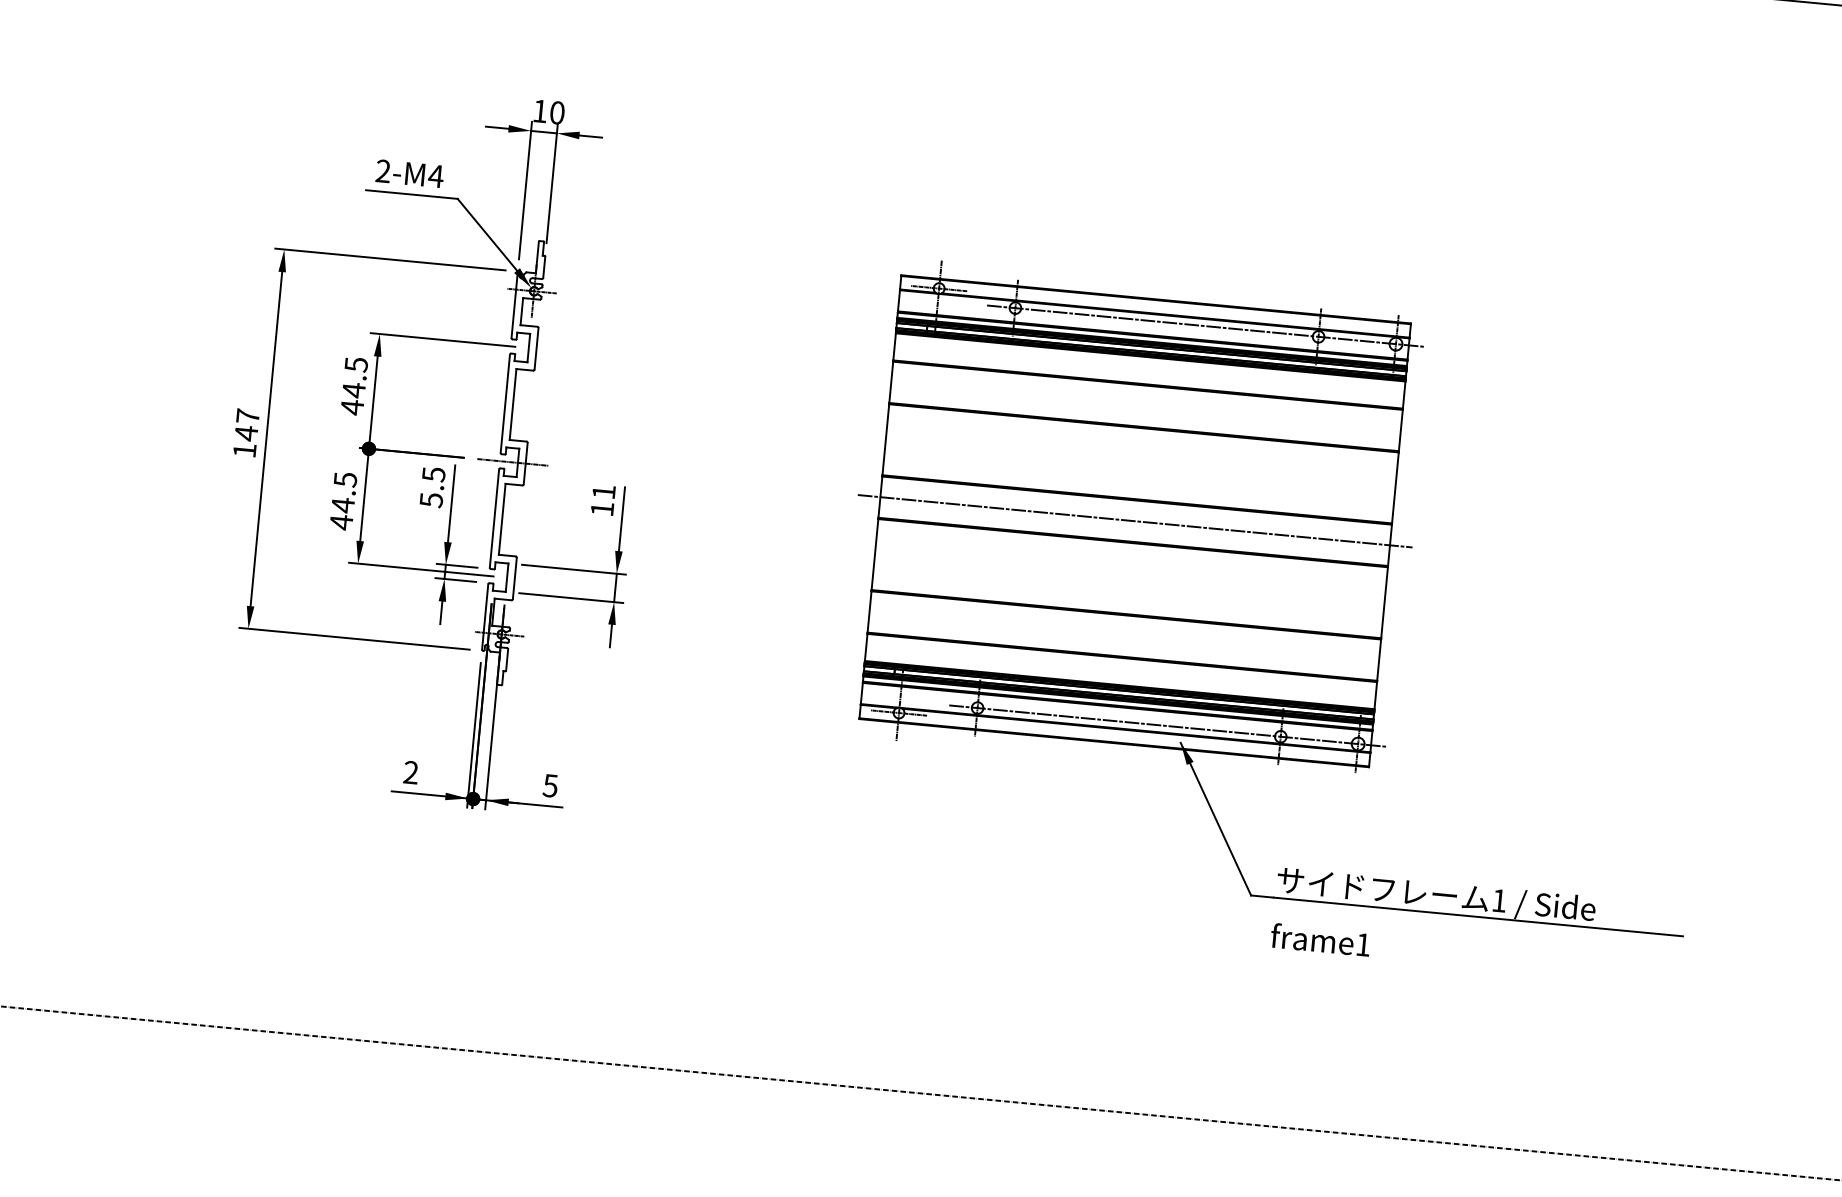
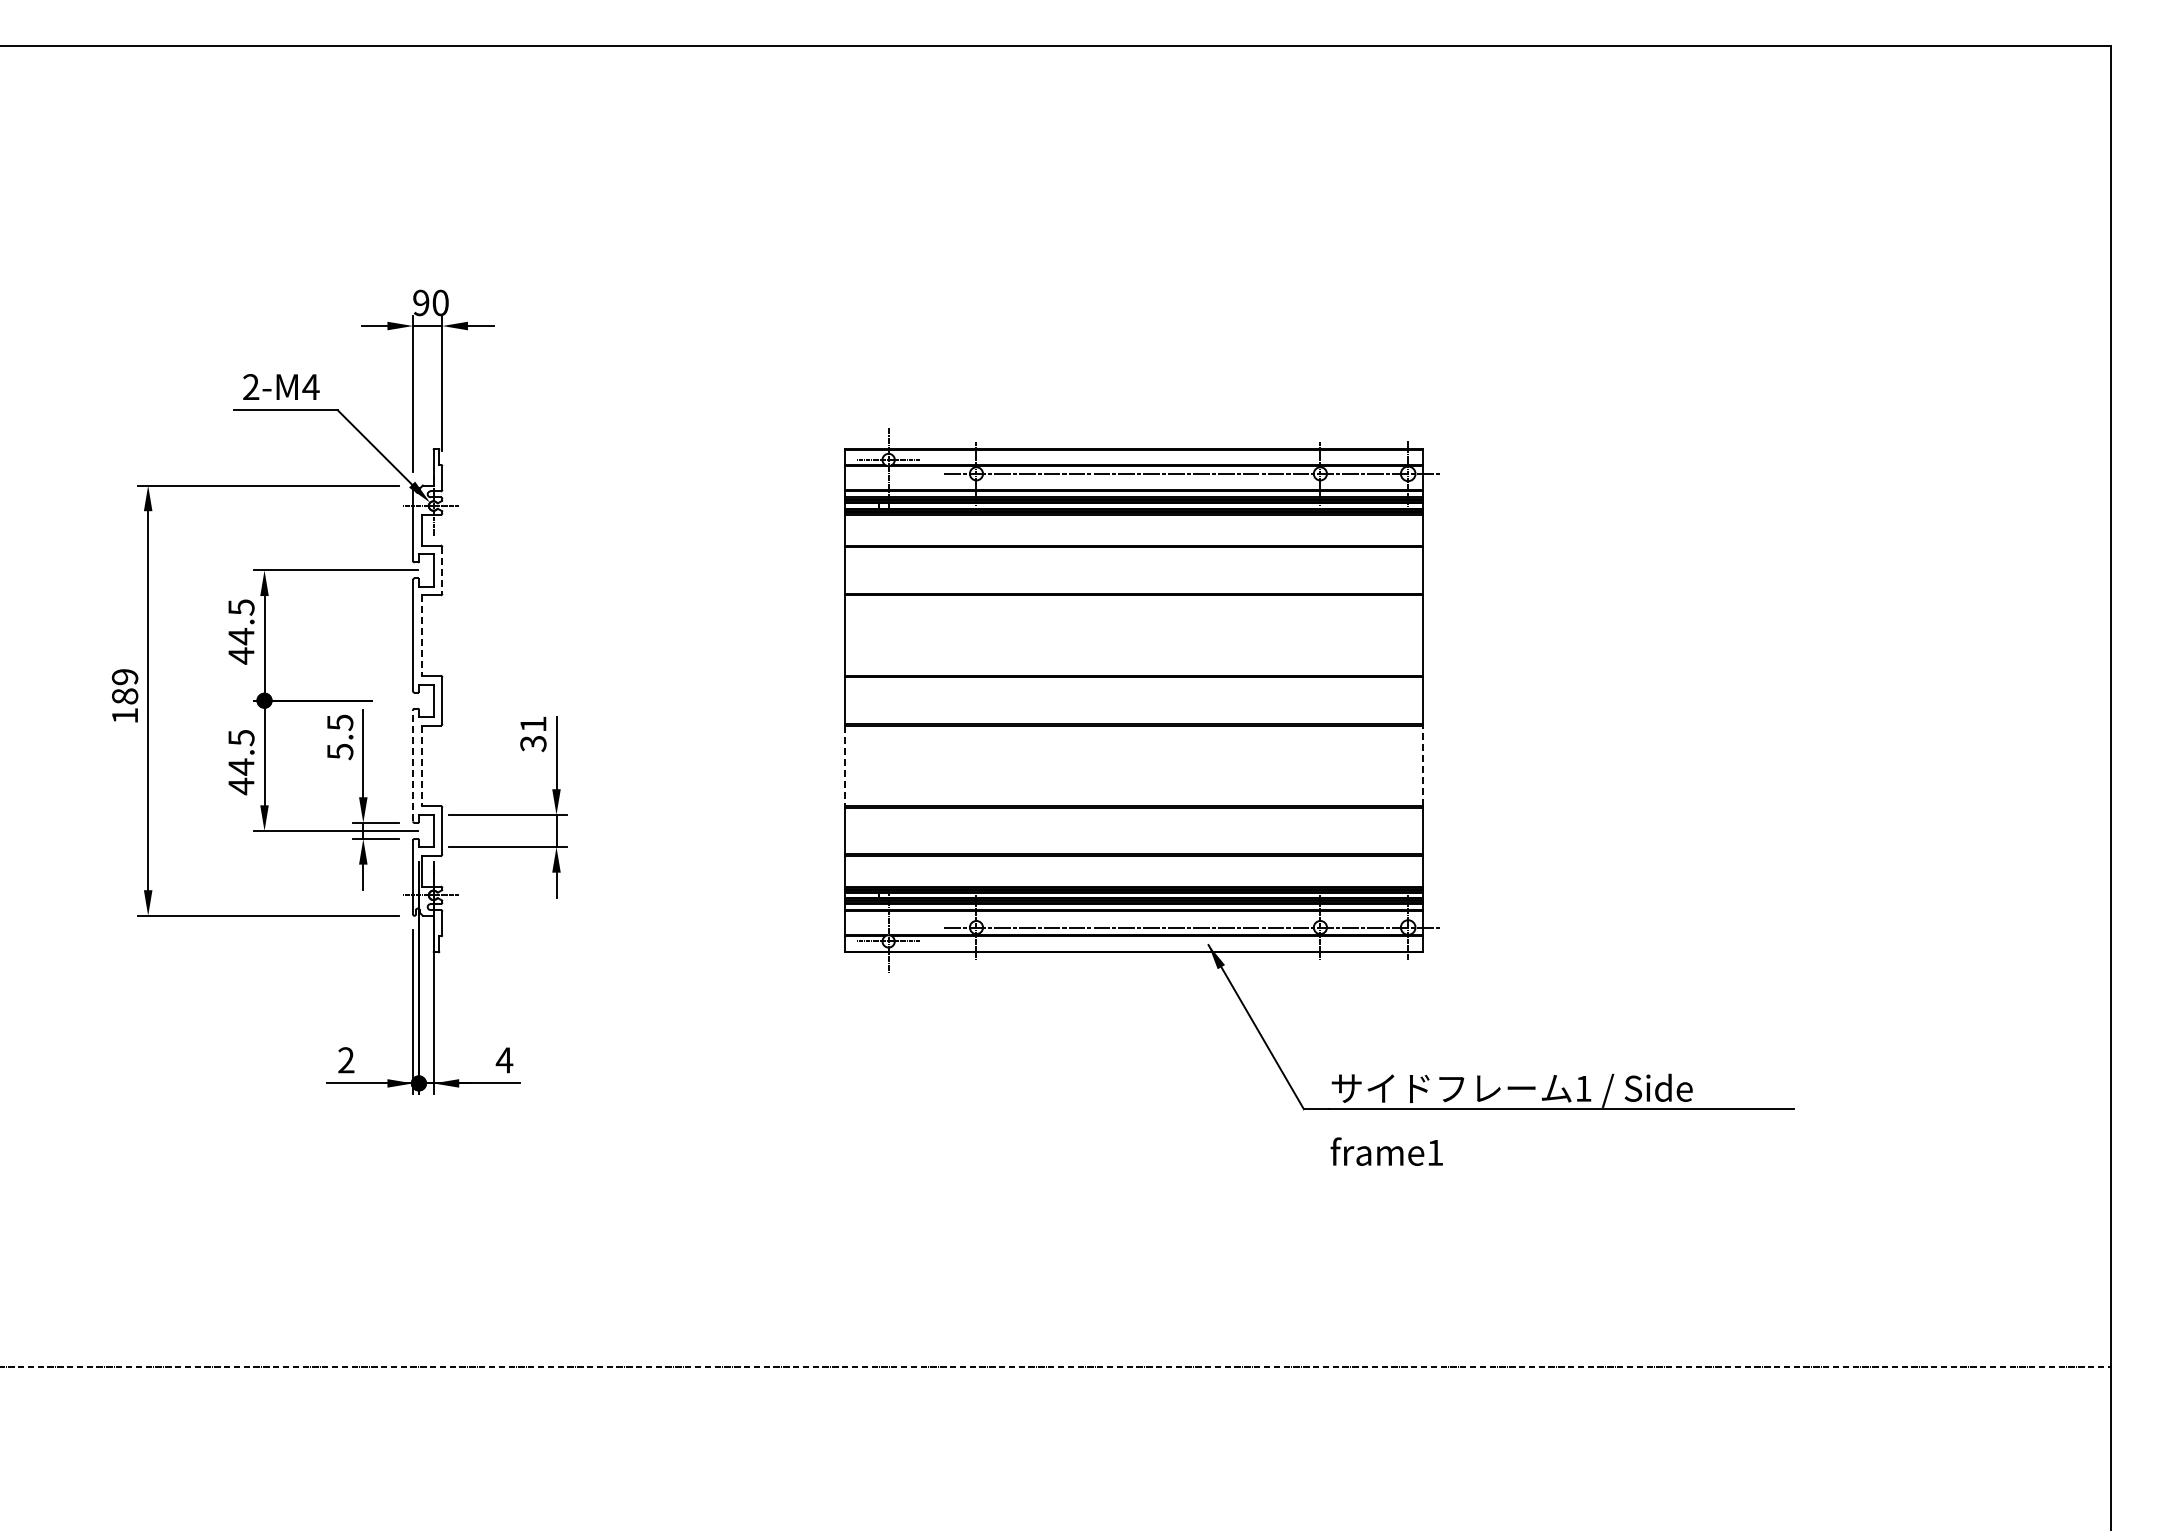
text: (540, 110) -> (421, 302), 10 -> 90
line: (536, 348) -> (442, 570), solid -> dashed
line: (512, 405) -> (421, 636), solid -> dashed
text: (246, 425) -> (124, 687), 147 -> 189
line: (512, 462) -> (427, 700), removed
text: (602, 509) -> (533, 744), 11 -> 31
line: (494, 518) -> (413, 765), solid -> dashed
line: (501, 519) -> (421, 766), solid -> dashed
line: (1134, 521) -> (1133, 700), removed
line: (874, 555) -> (844, 766), solid -> dashed
line: (1384, 602) -> (1422, 765), solid -> dashed
text: (550, 785) -> (504, 1060), 5 -> 4

